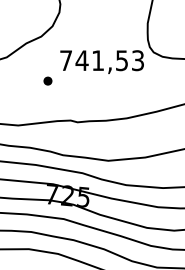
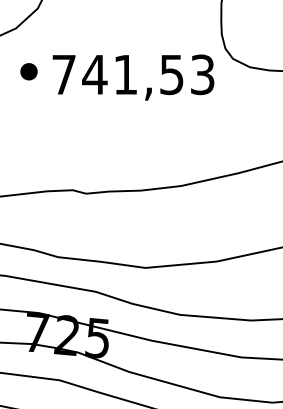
part: (47, 80) -> (28, 70), moved

